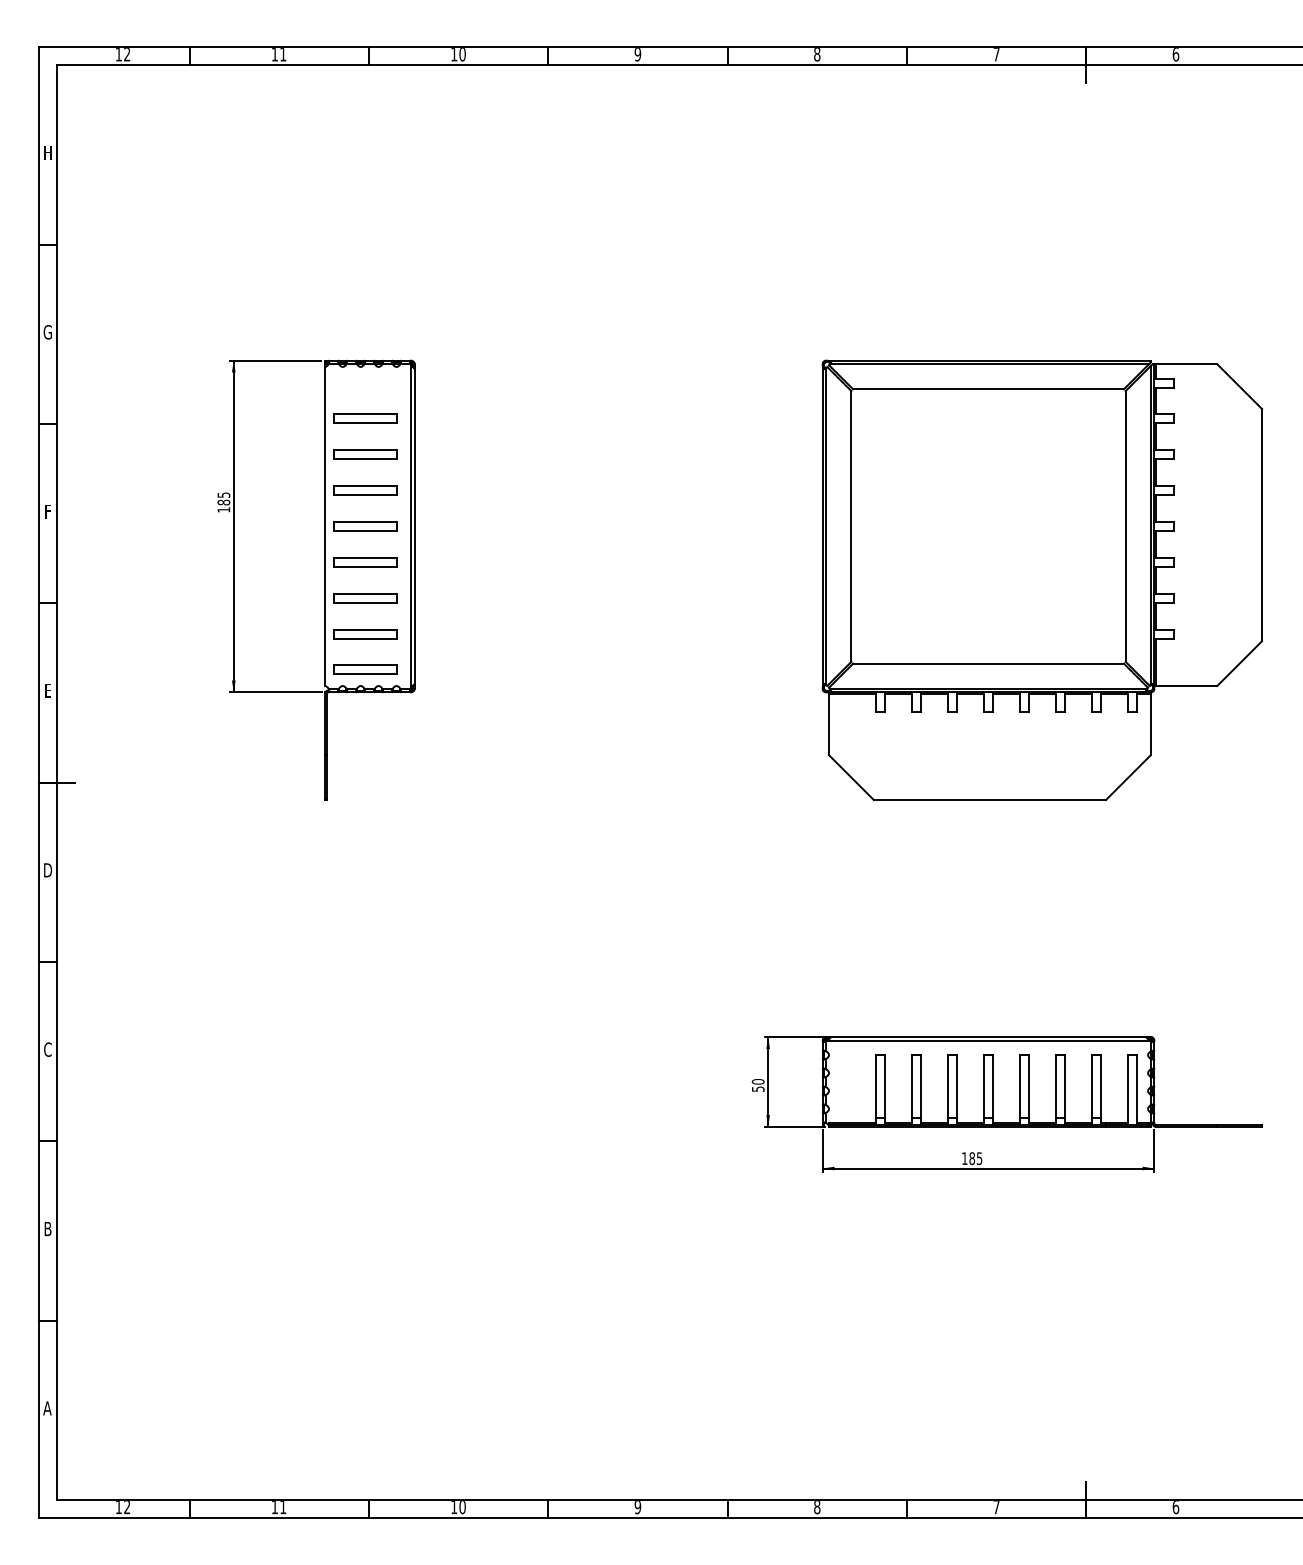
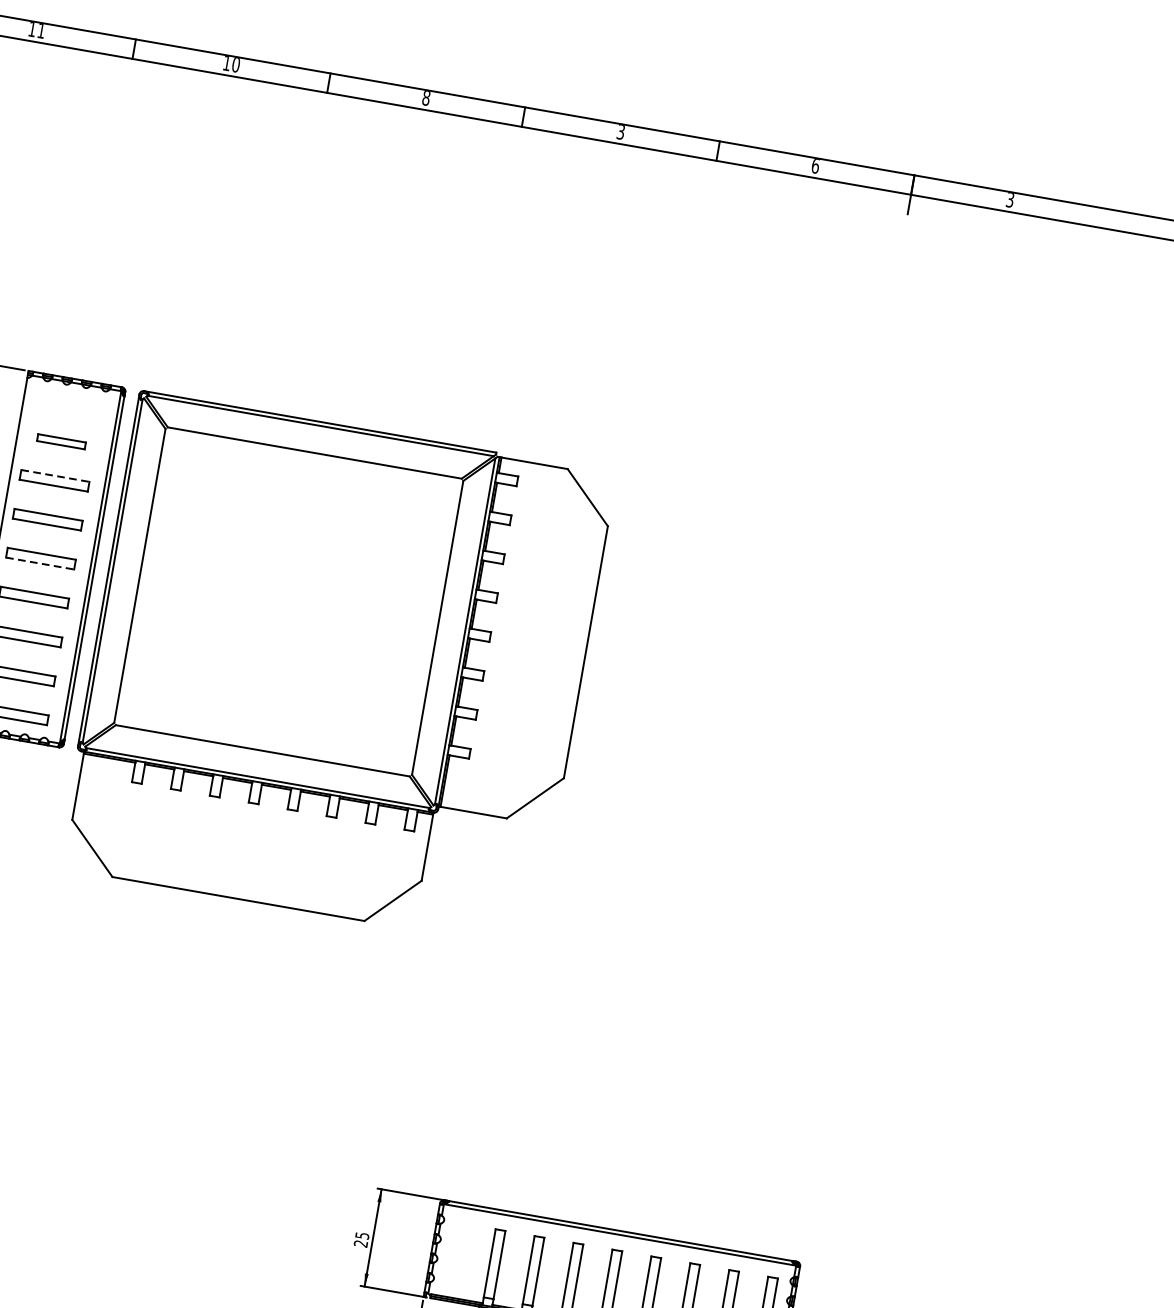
text: (637, 54) -> (425, 98), 9 -> 8
text: (817, 54) -> (621, 132), 8 -> 3
text: (996, 54) -> (815, 166), 7 -> 6
text: (1175, 54) -> (1009, 199), 6 -> 3
part: (365, 418) -> (61, 441), size x0.7
line: (365, 450) -> (55, 476), solid -> dashed
line: (365, 530) -> (40, 563), solid -> dashed
part: (1042, 579) -> (337, 669), moved
text: (757, 1085) -> (360, 1239), 50 -> 25

